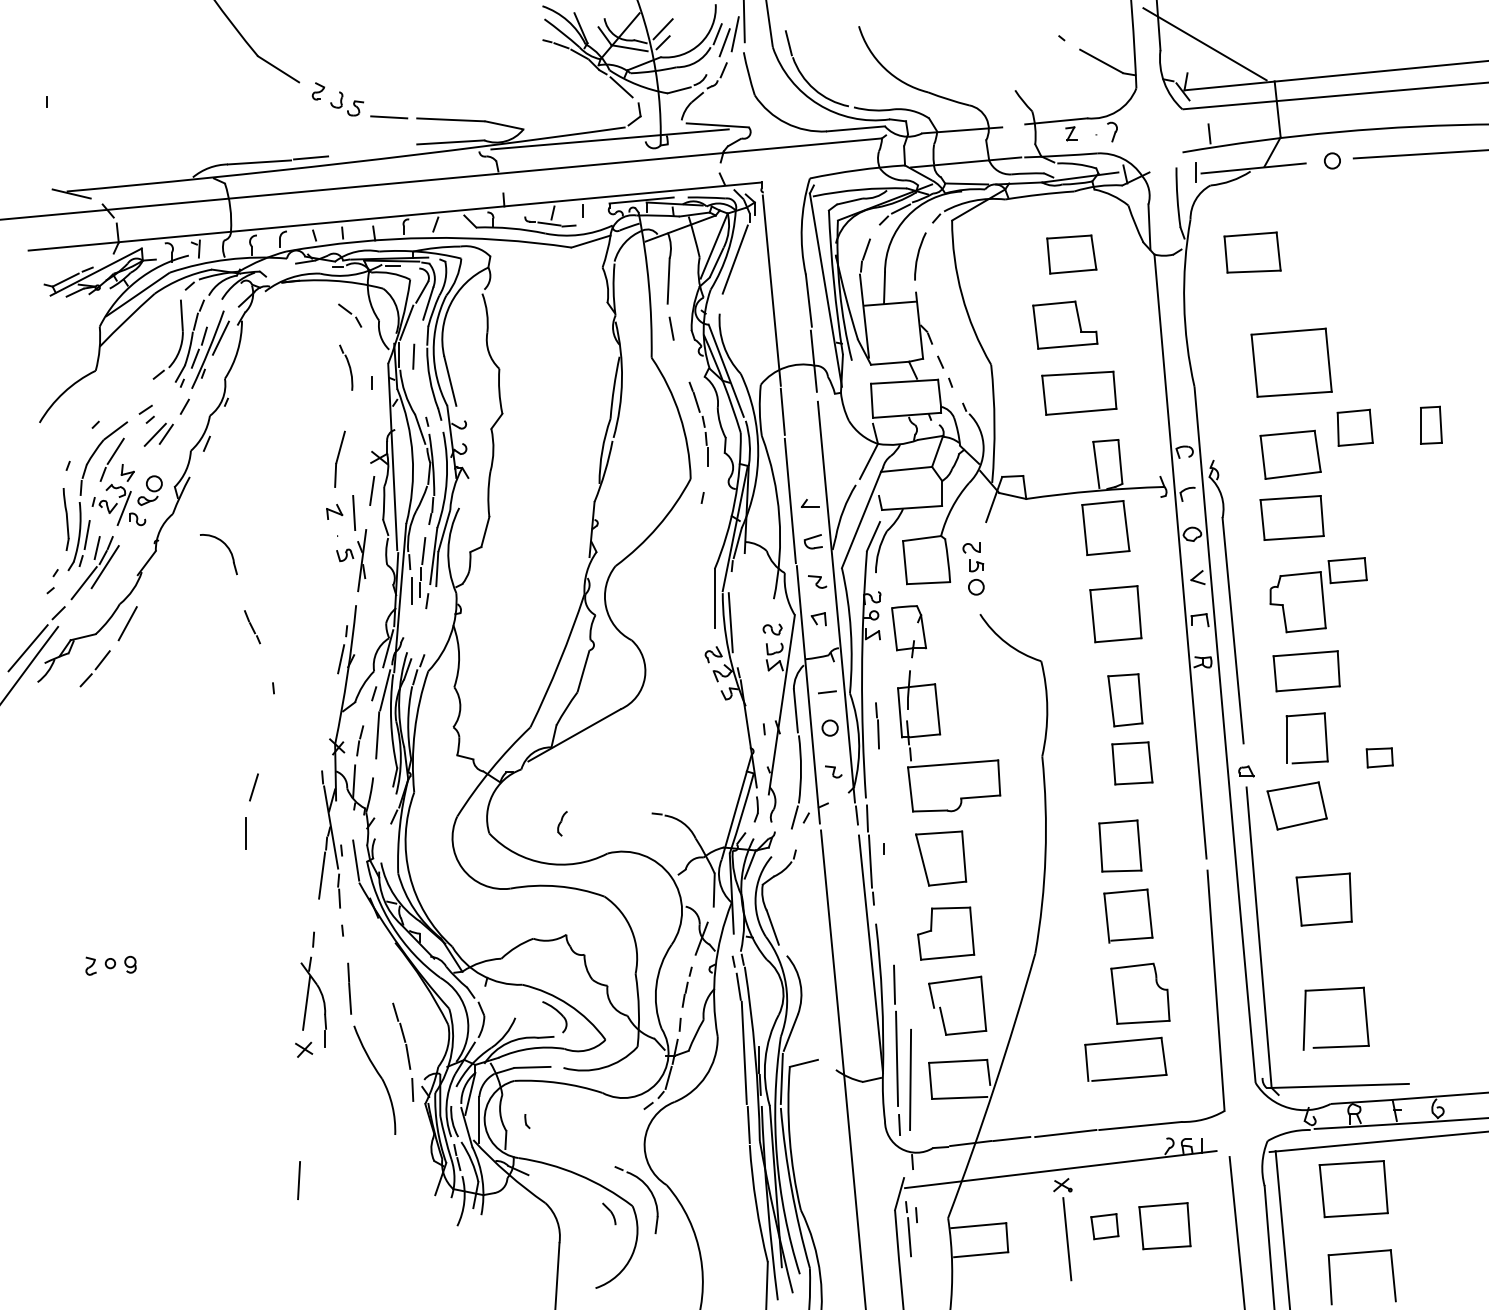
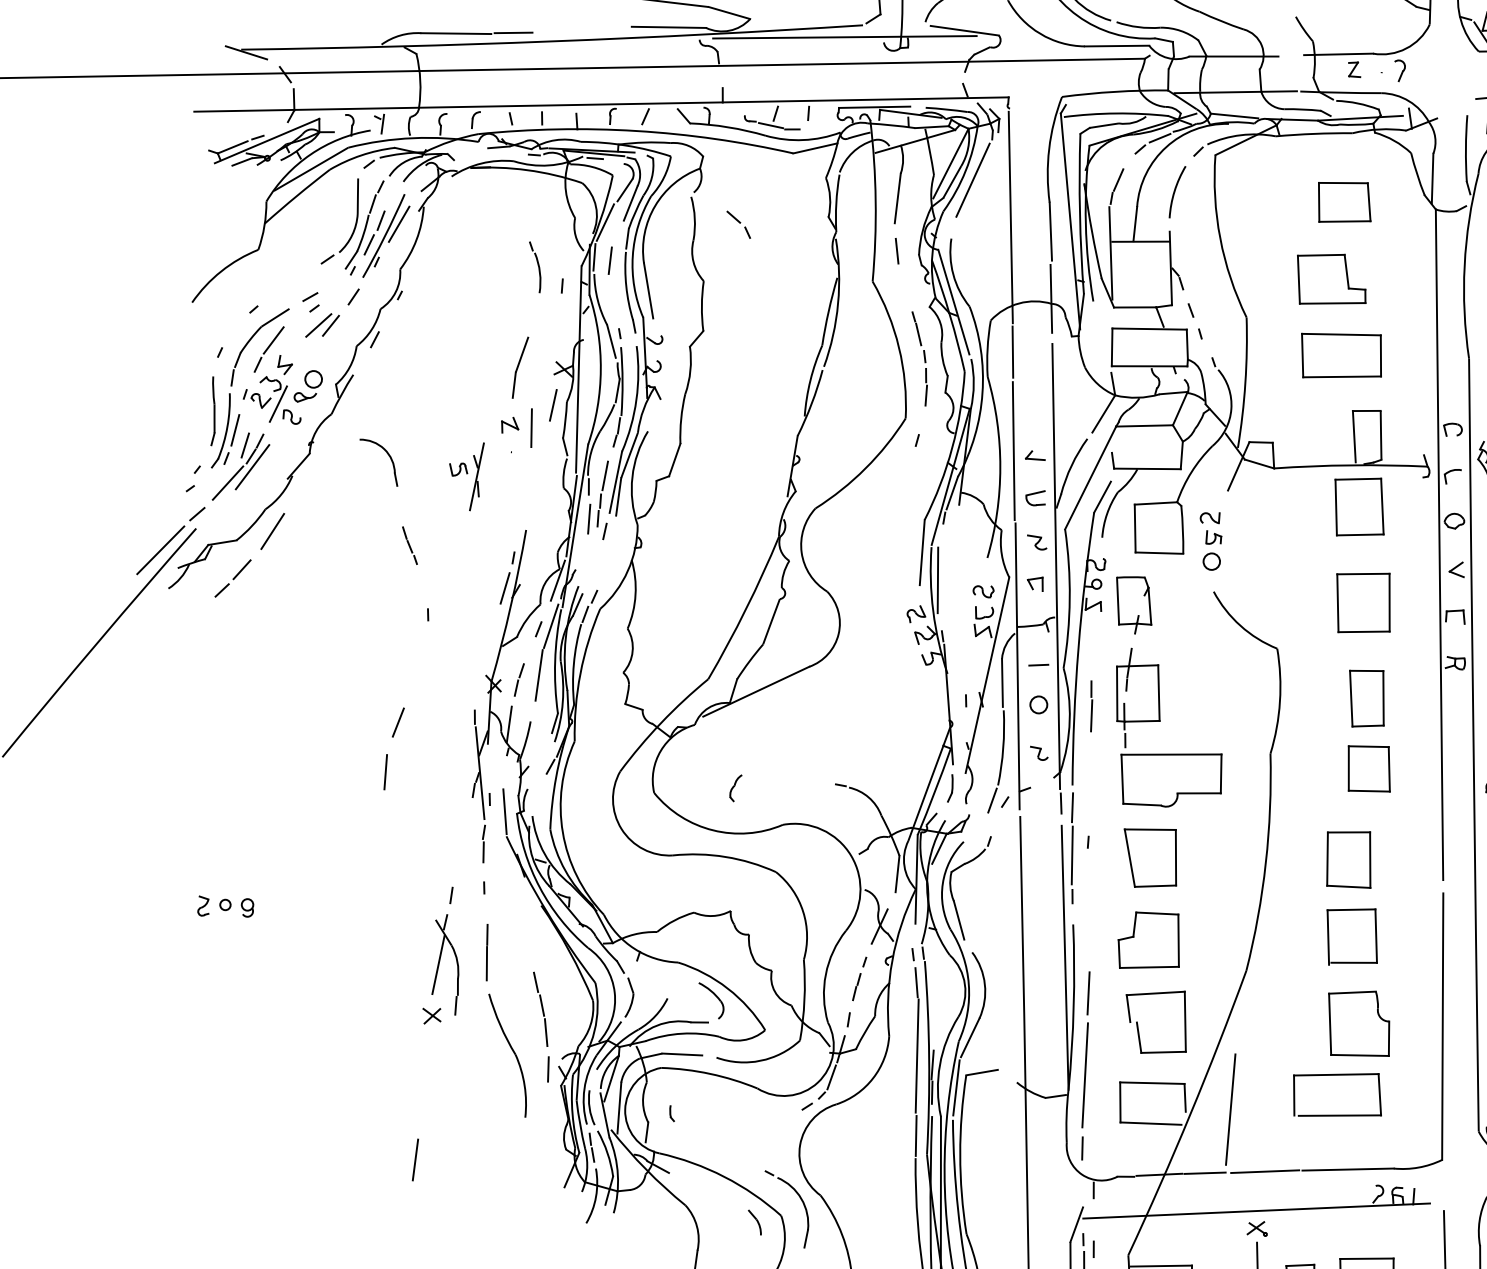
part: (350, 315) -> (739, 224), moved
part: (351, 560) -> (465, 475), moved
line: (322, 875) -> (466, 825), removed
line: (910, 1079) -> (1230, 1109), moved

